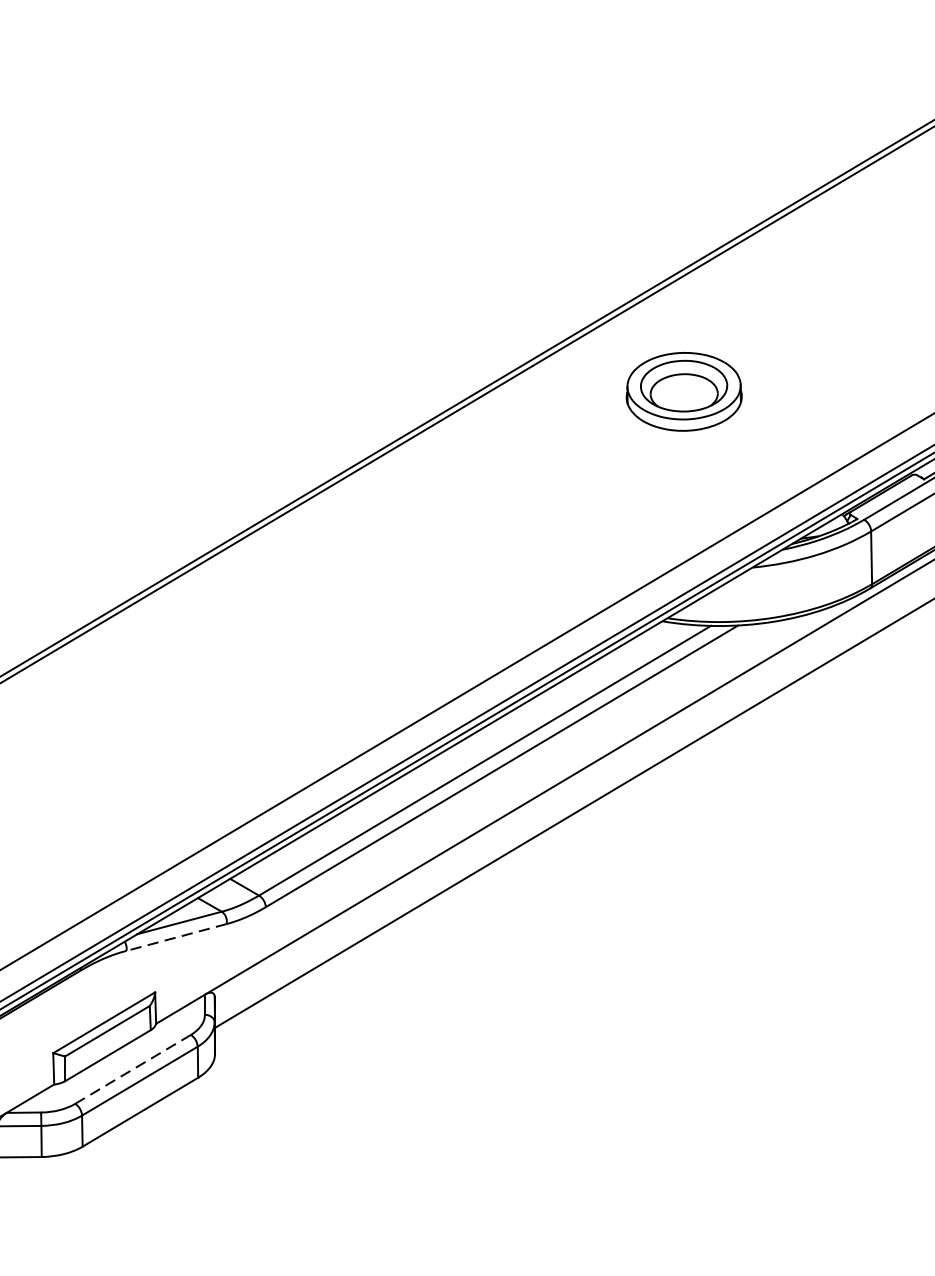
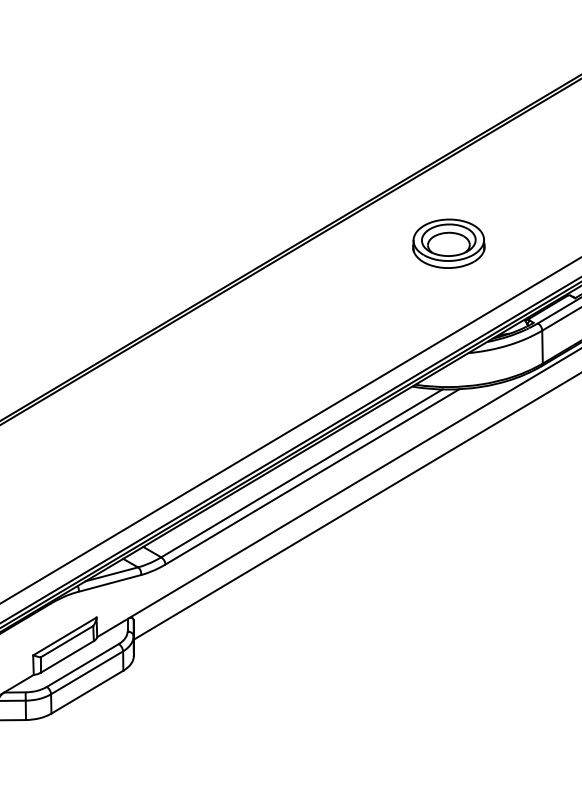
part: (683, 391) -> (448, 243), moved
line: (175, 937) -> (109, 583), dashed -> solid
line: (132, 1069) -> (82, 665), dashed -> solid

